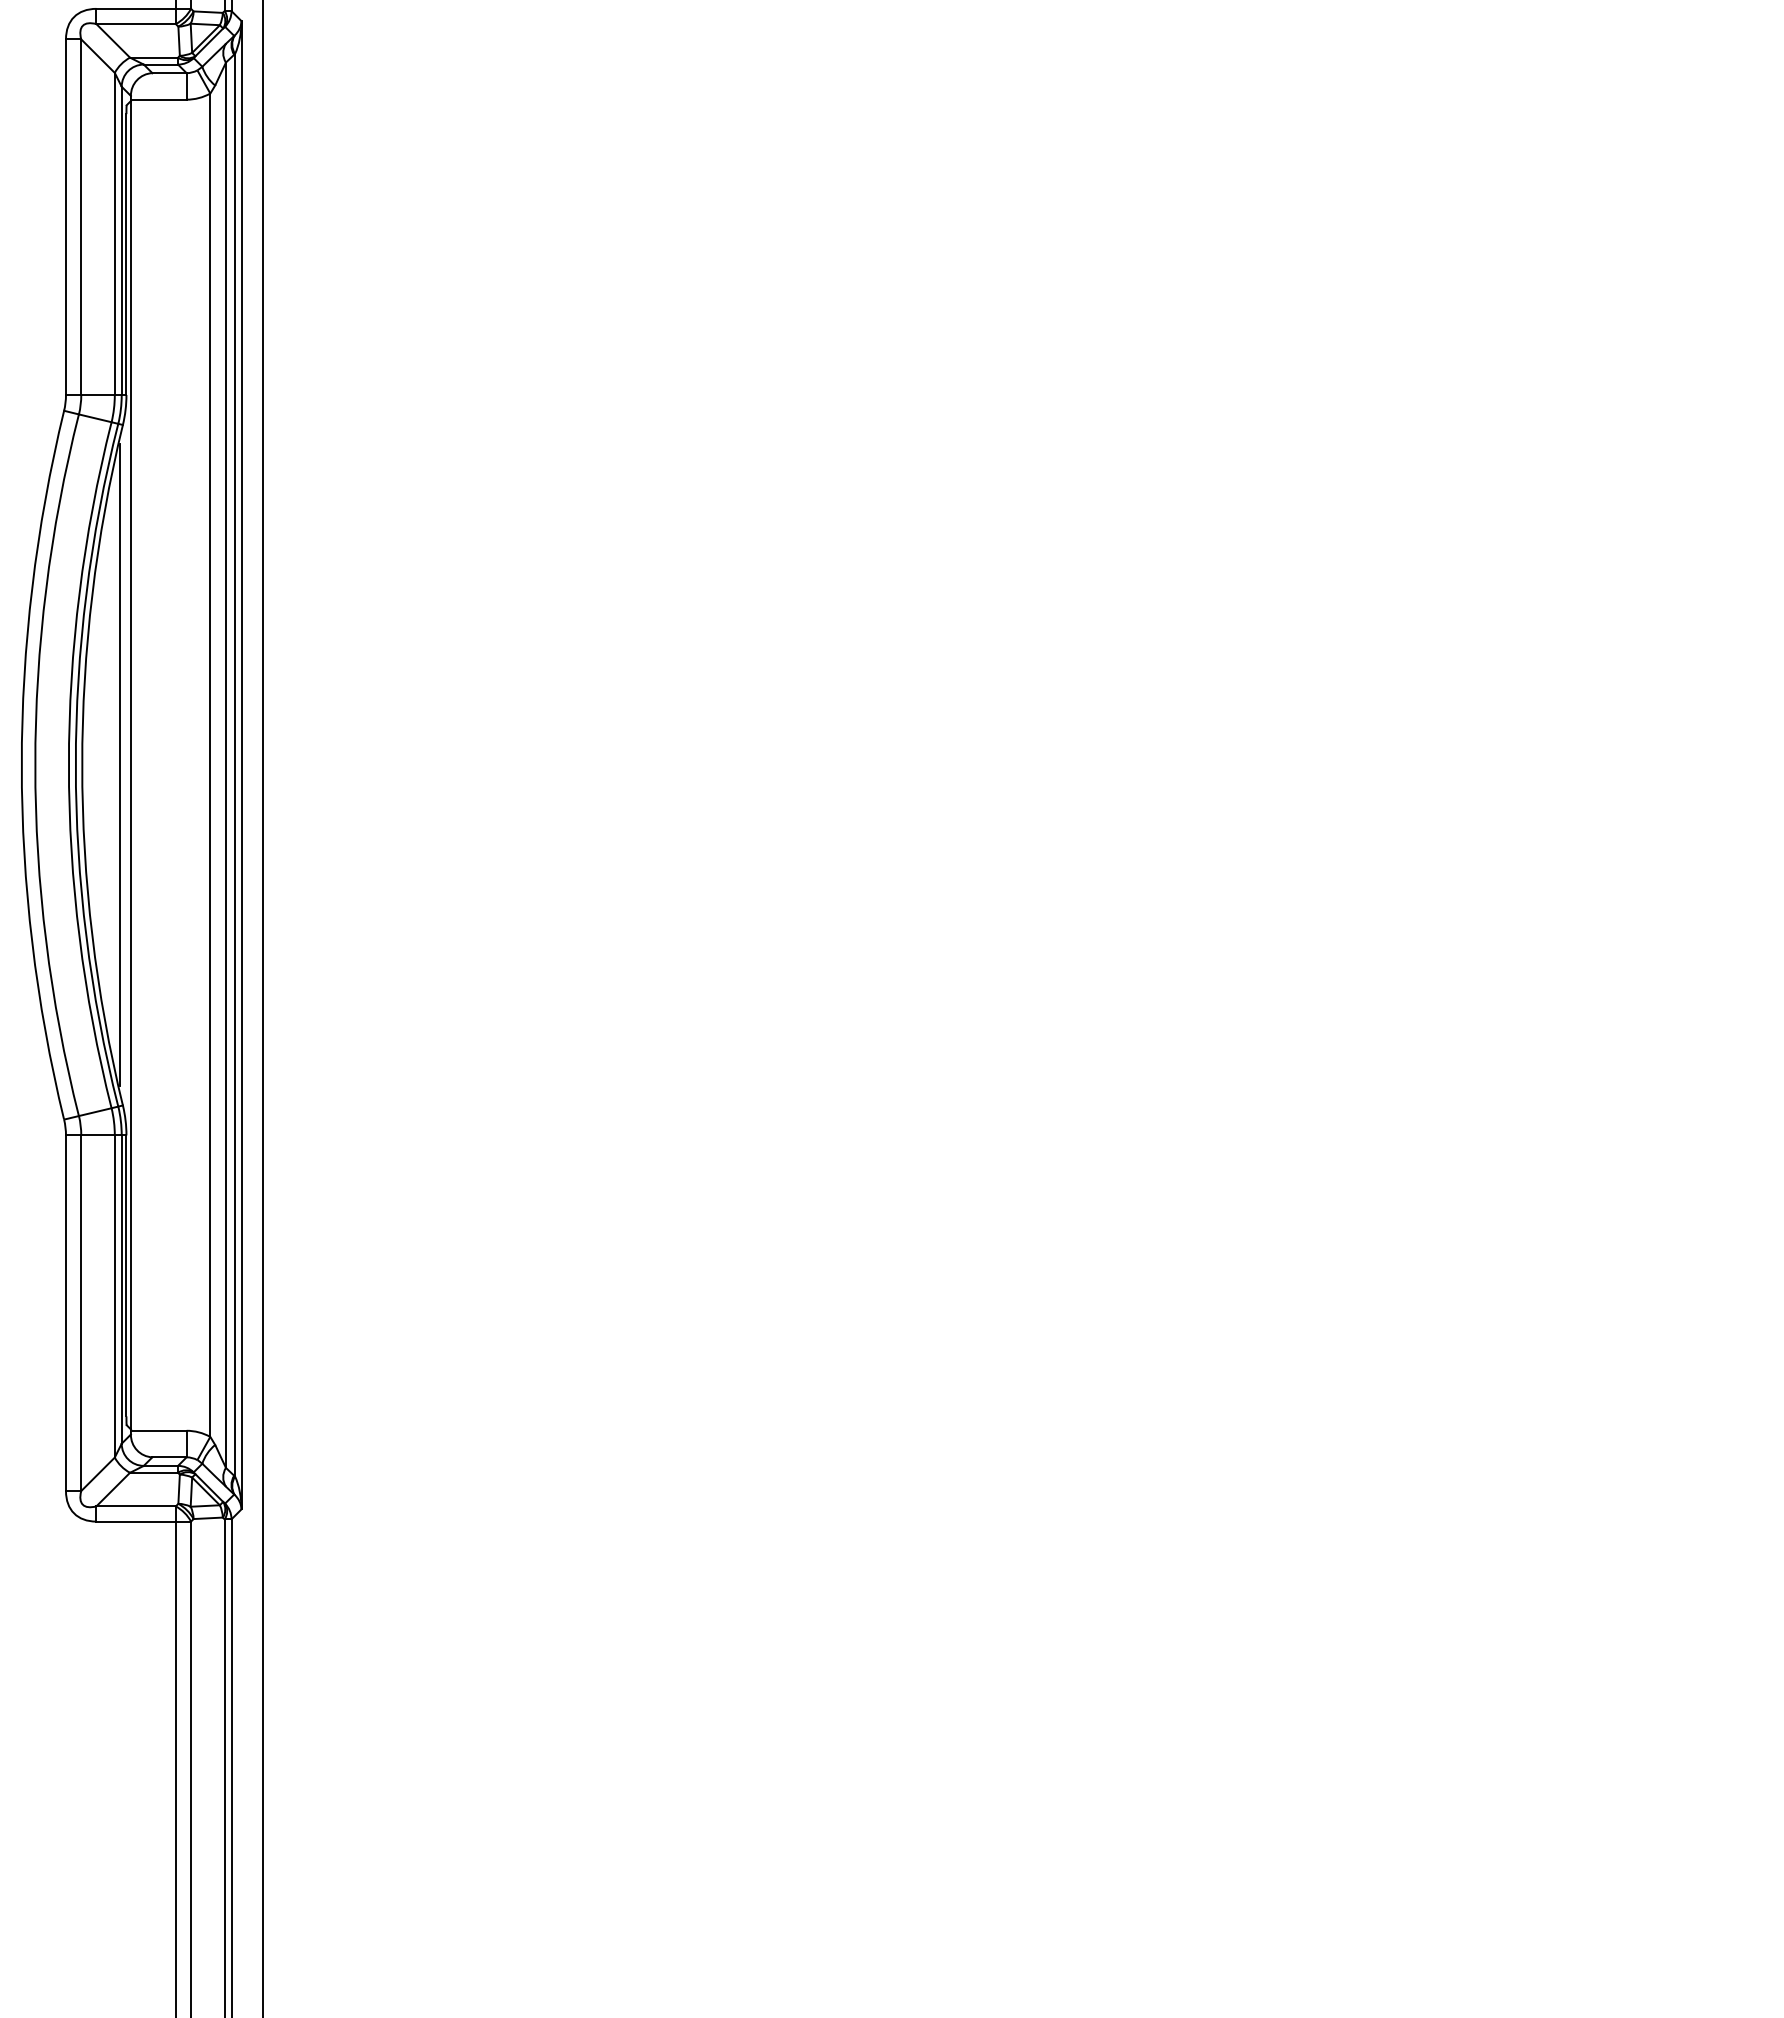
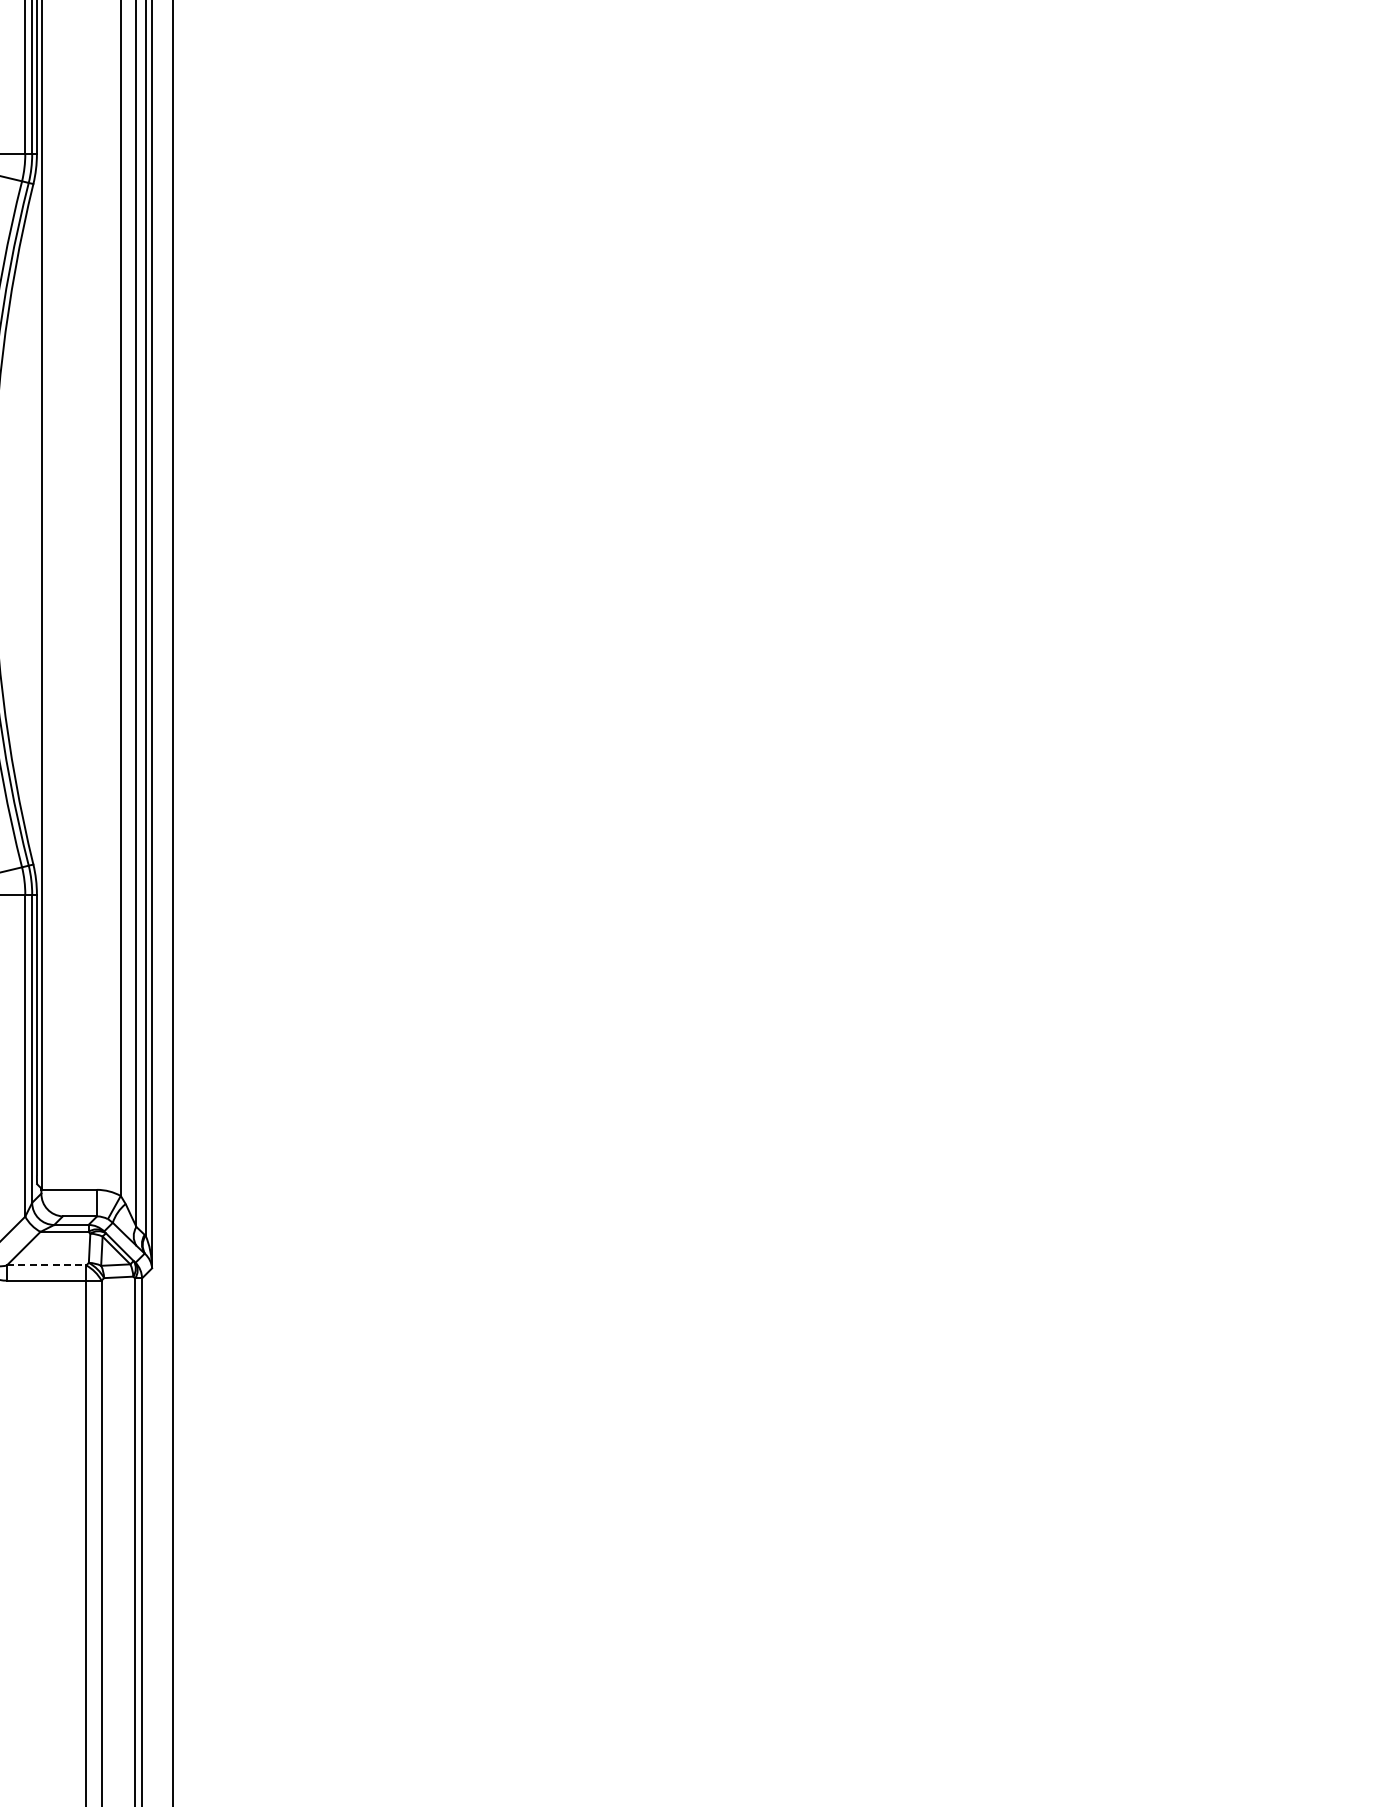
line: (119, 764) -> (29, 523), removed
line: (136, 1506) -> (46, 1265), solid -> dashed

